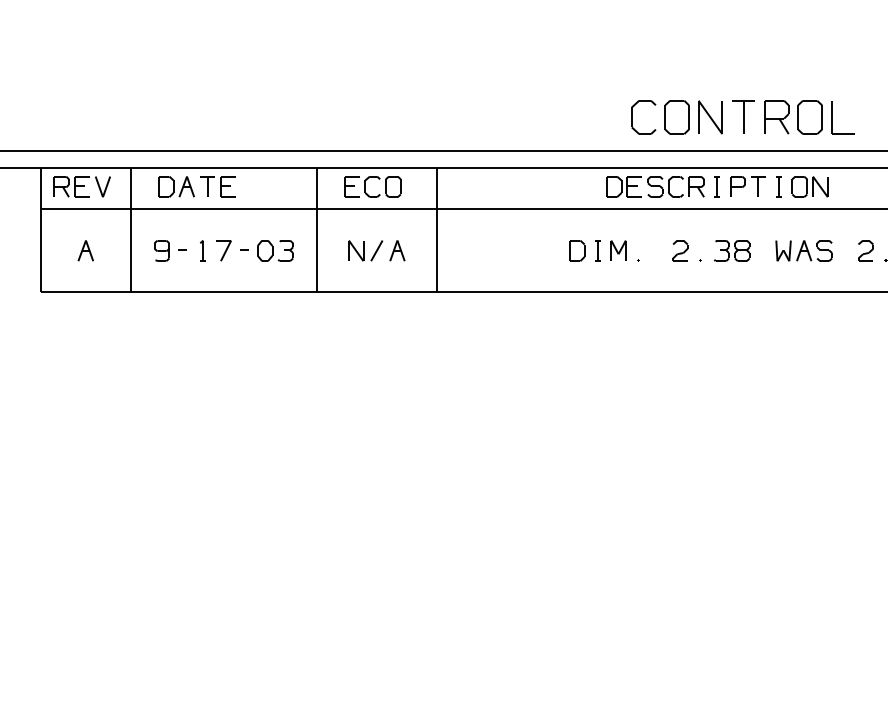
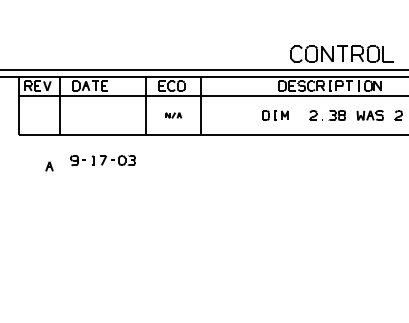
part: (85, 250) -> (49, 166), moved
part: (222, 250) -> (102, 160), moved
part: (376, 250) -> (173, 115), size x0.6

